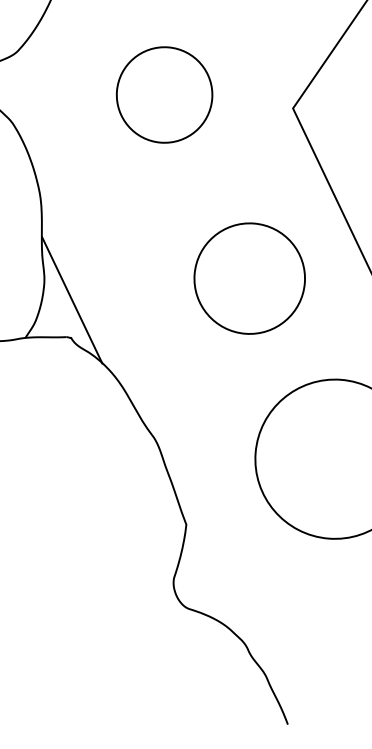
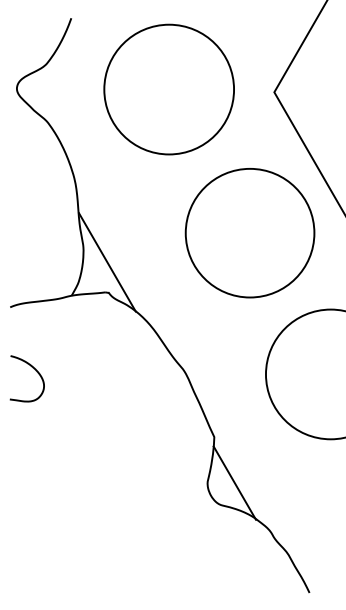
circle: (164, 94) -> (169, 89), size x1.67
circle: (249, 278) -> (249, 233), size x1.43
line: (206, 582) -> (234, 482), added

